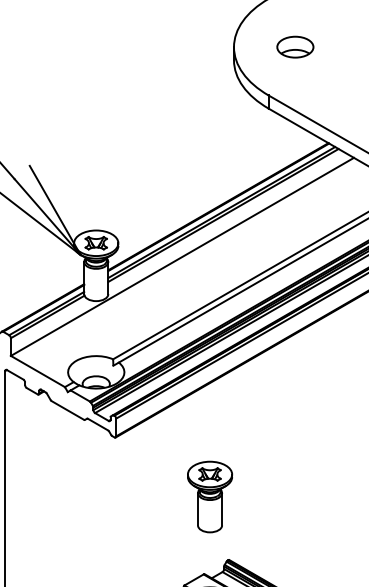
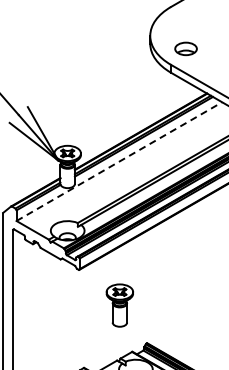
part: (294, 46) -> (185, 48), moved
line: (182, 256) -> (119, 161), solid -> dashed
part: (209, 496) -> (119, 305), moved

